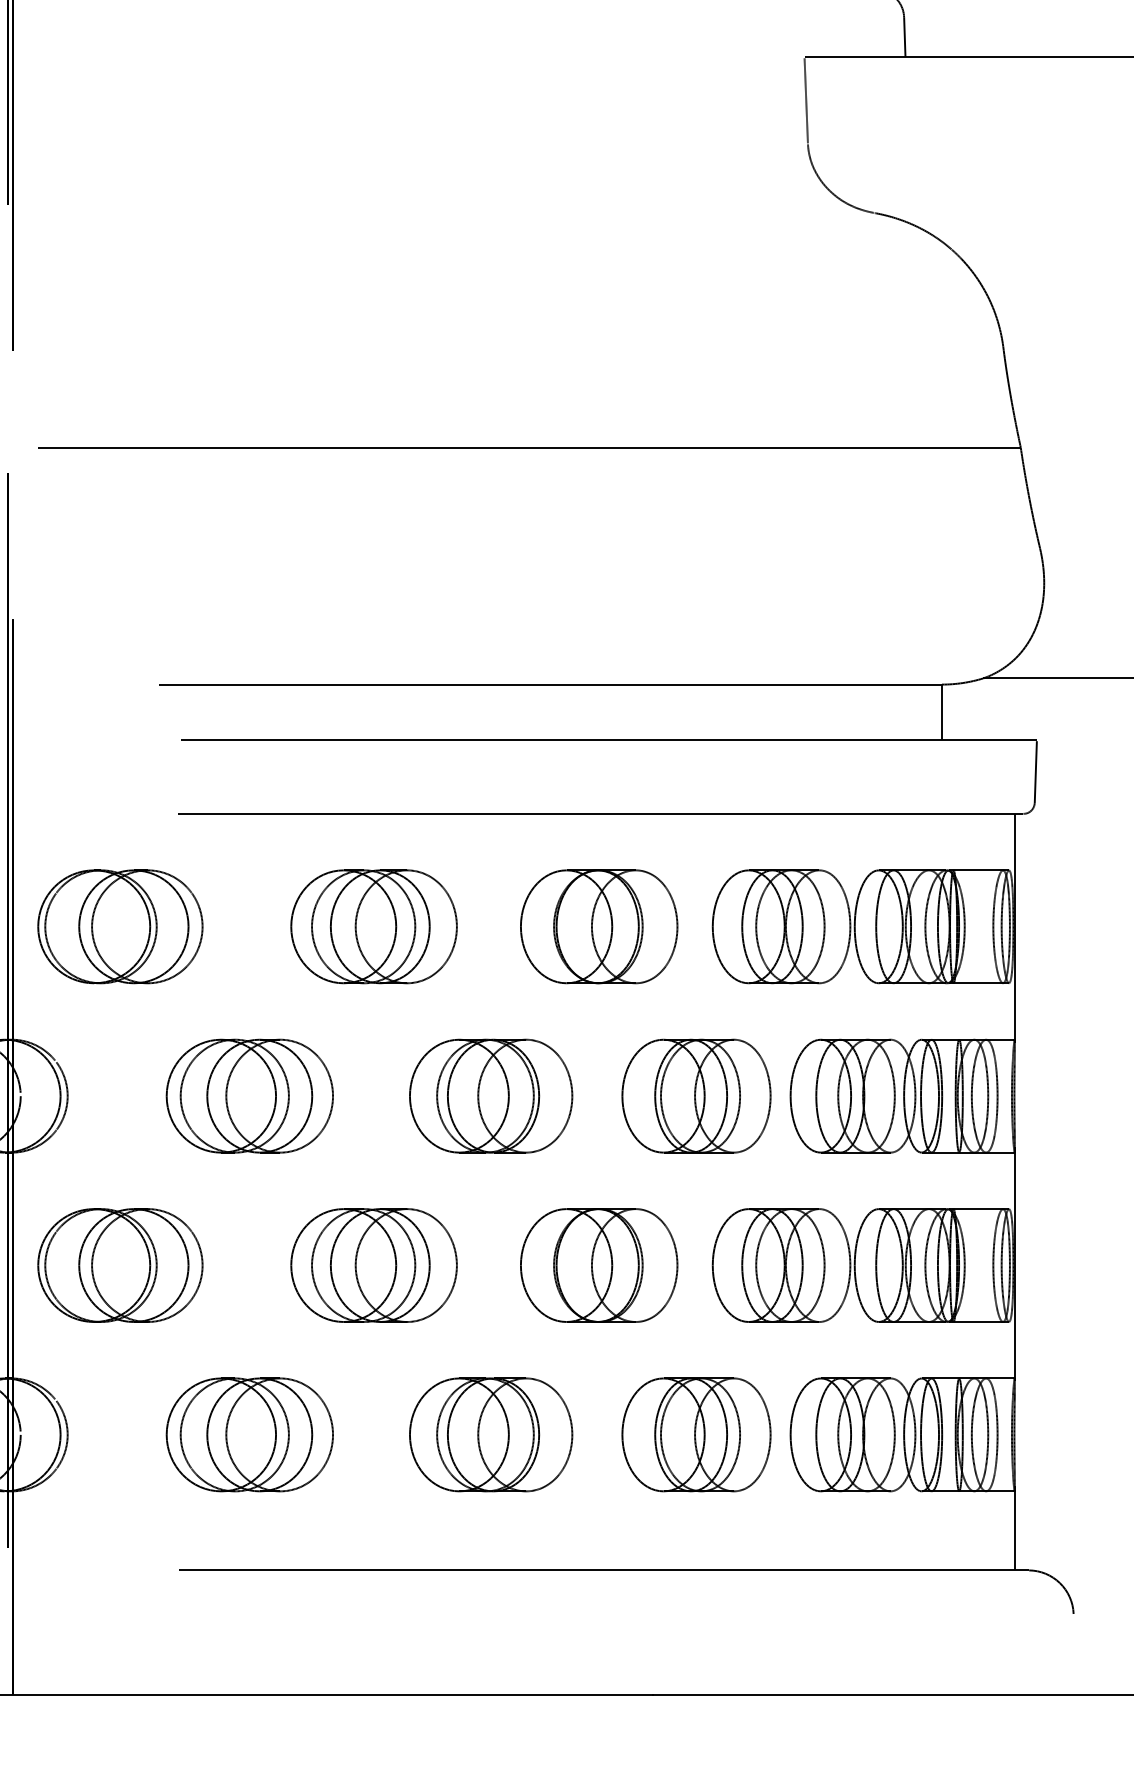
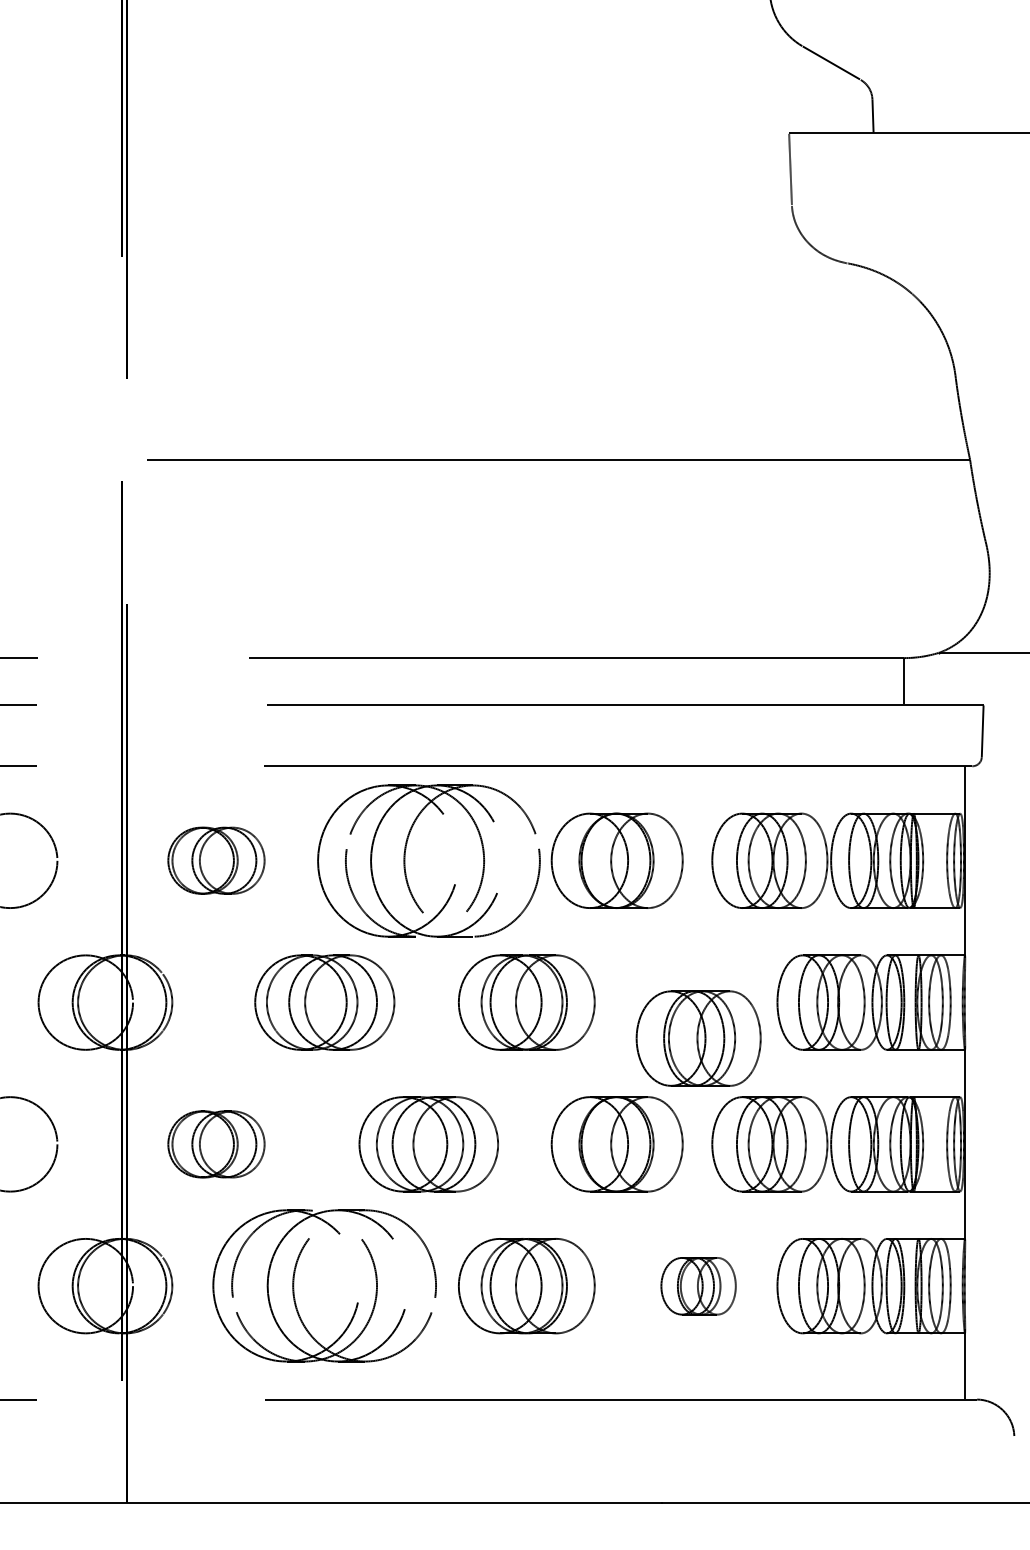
part: (120, 926) -> (216, 860), size x0.7
part: (373, 926) -> (428, 860), size x1.6
part: (696, 1096) -> (698, 1038), moved
part: (120, 1265) -> (216, 1144), size x0.7
part: (249, 1435) -> (324, 1286), size x1.6
part: (696, 1435) -> (698, 1286), size x0.6

